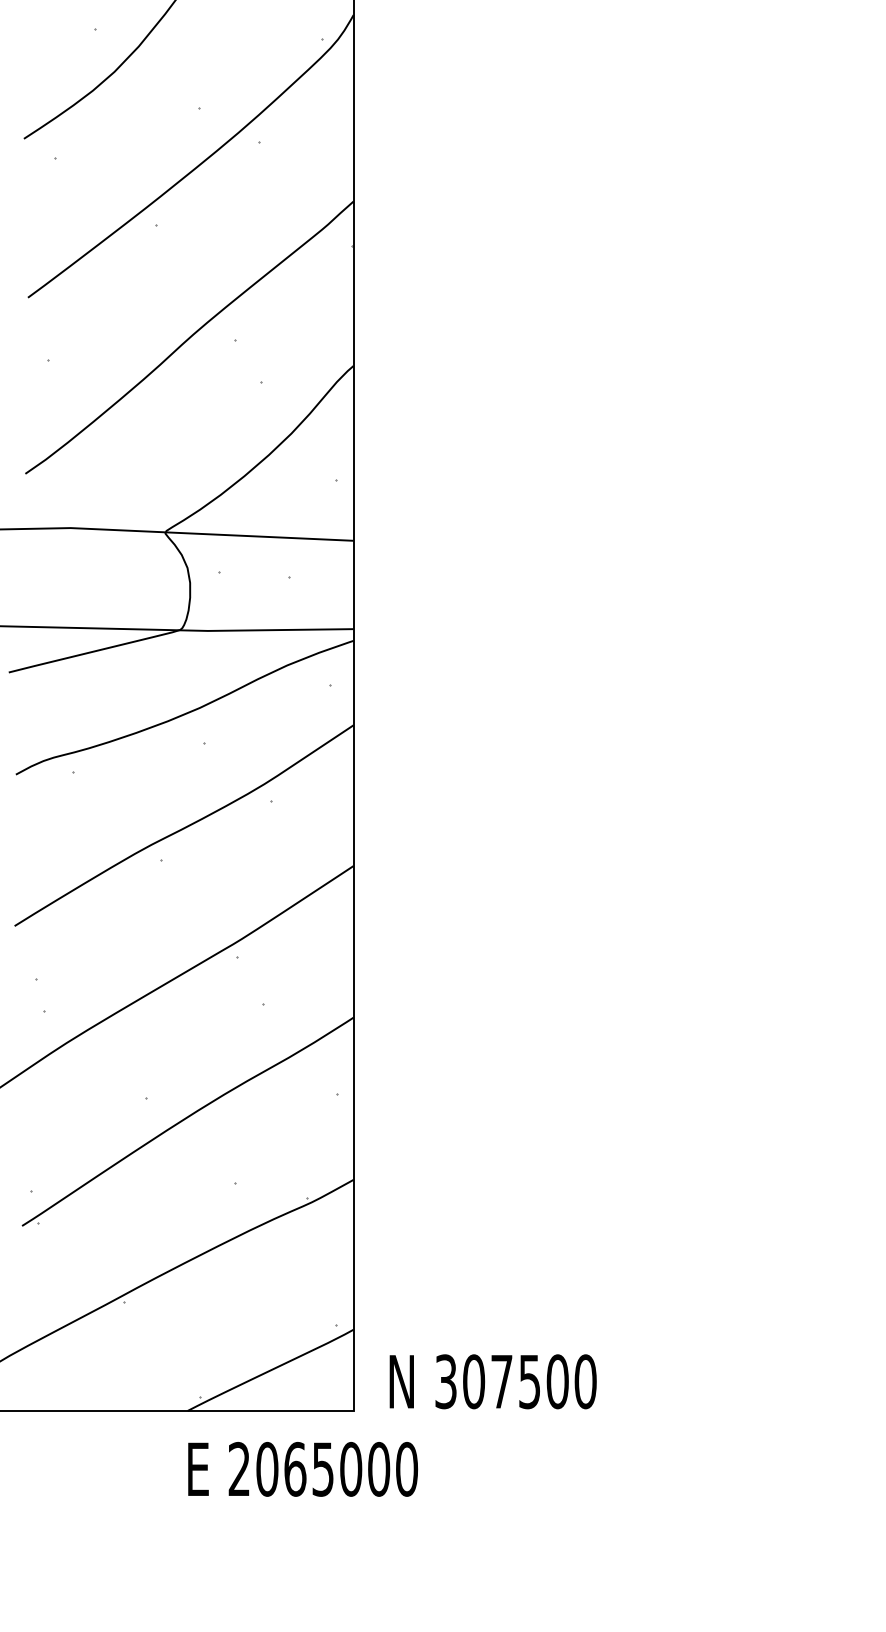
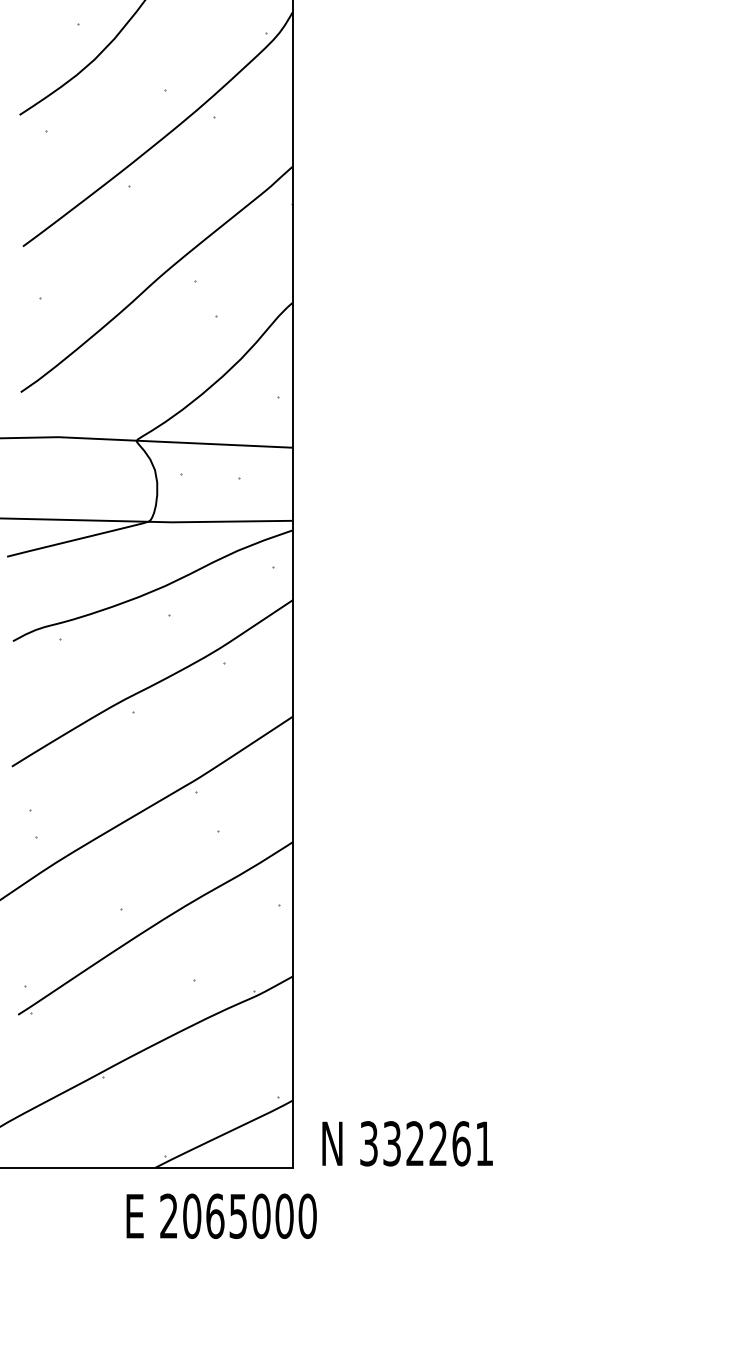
text: (529, 1381) -> (438, 1143), 307500 -> 332261
text: (302, 1469) -> (221, 1216), moved

